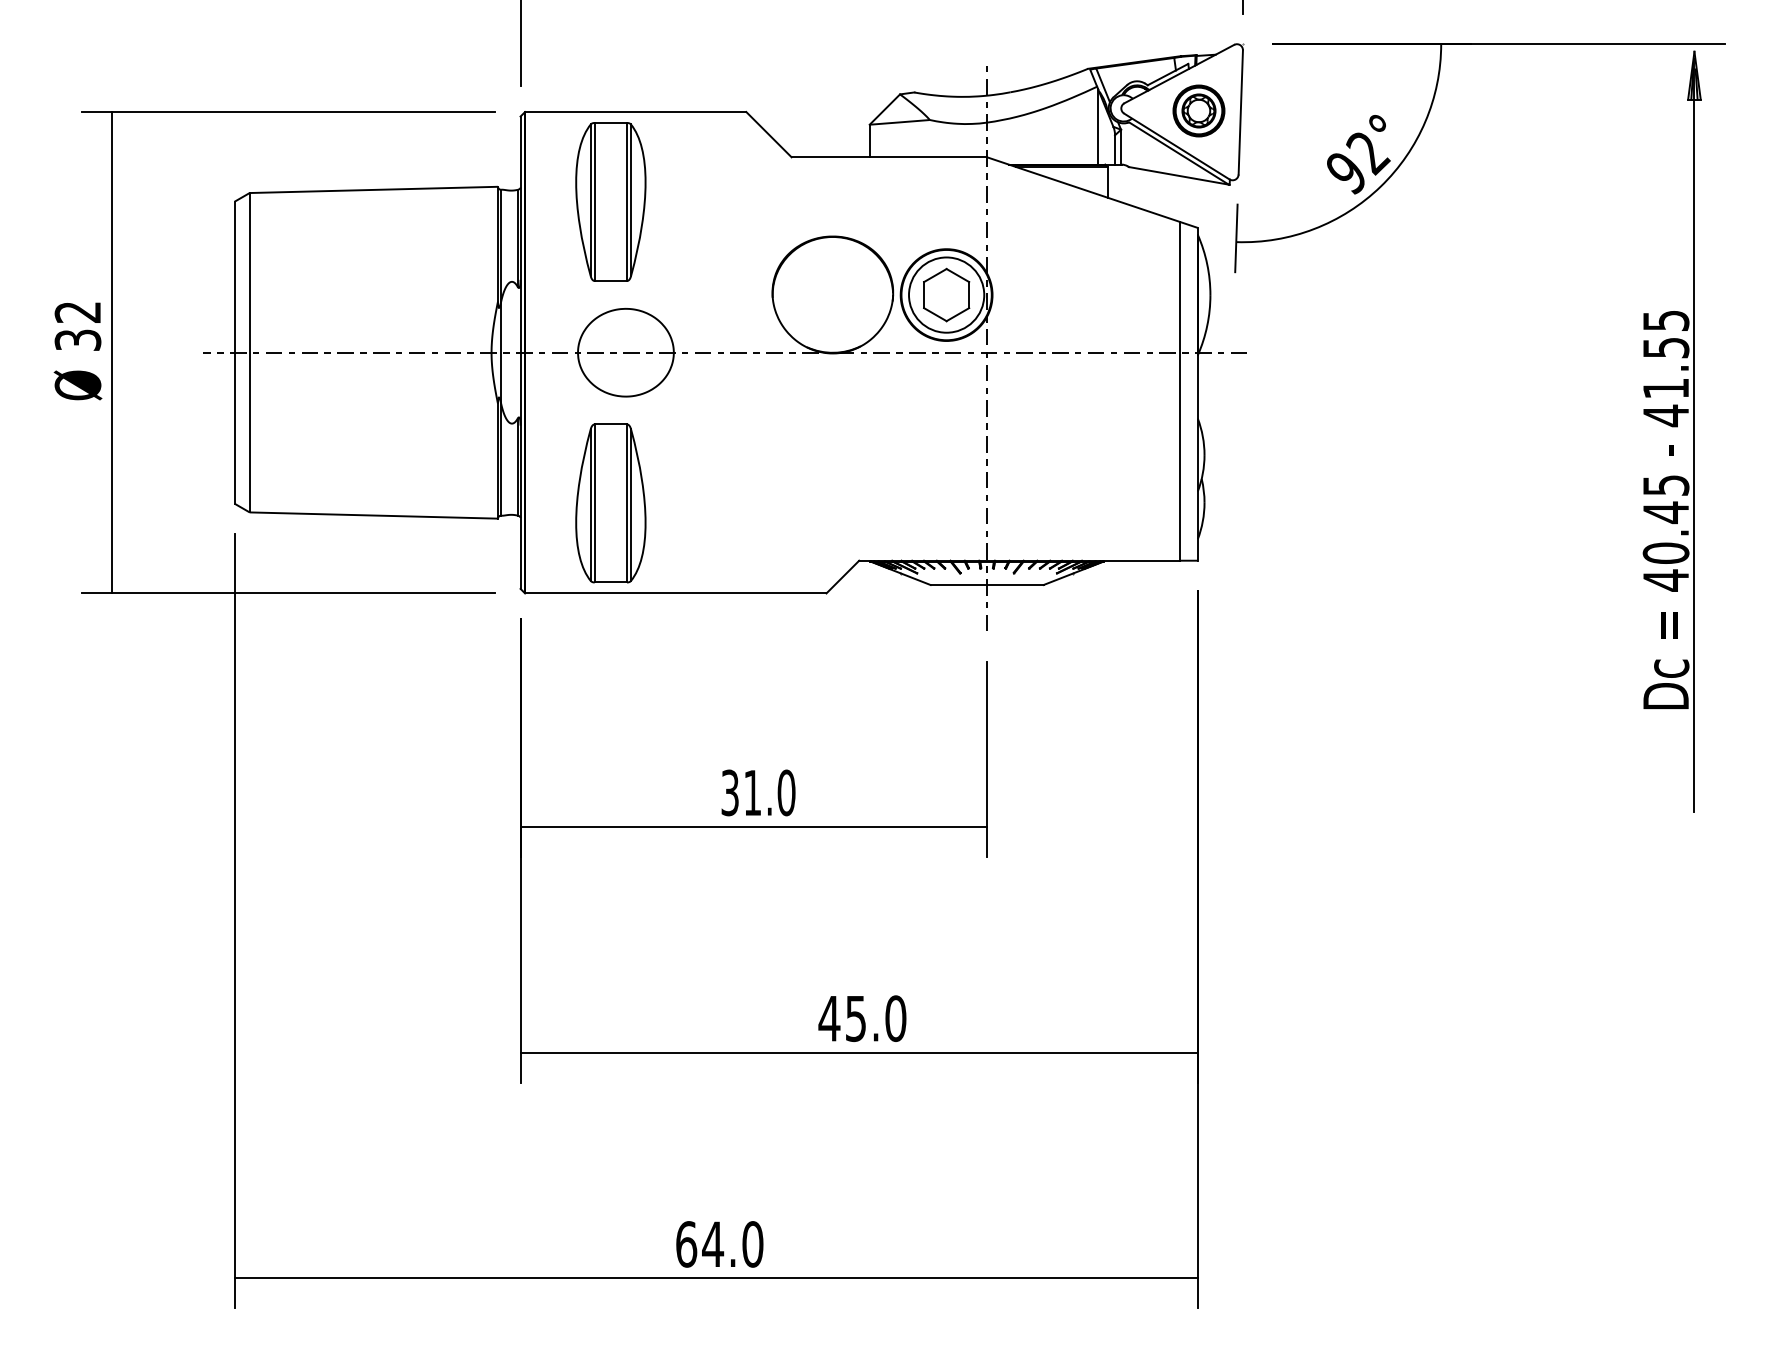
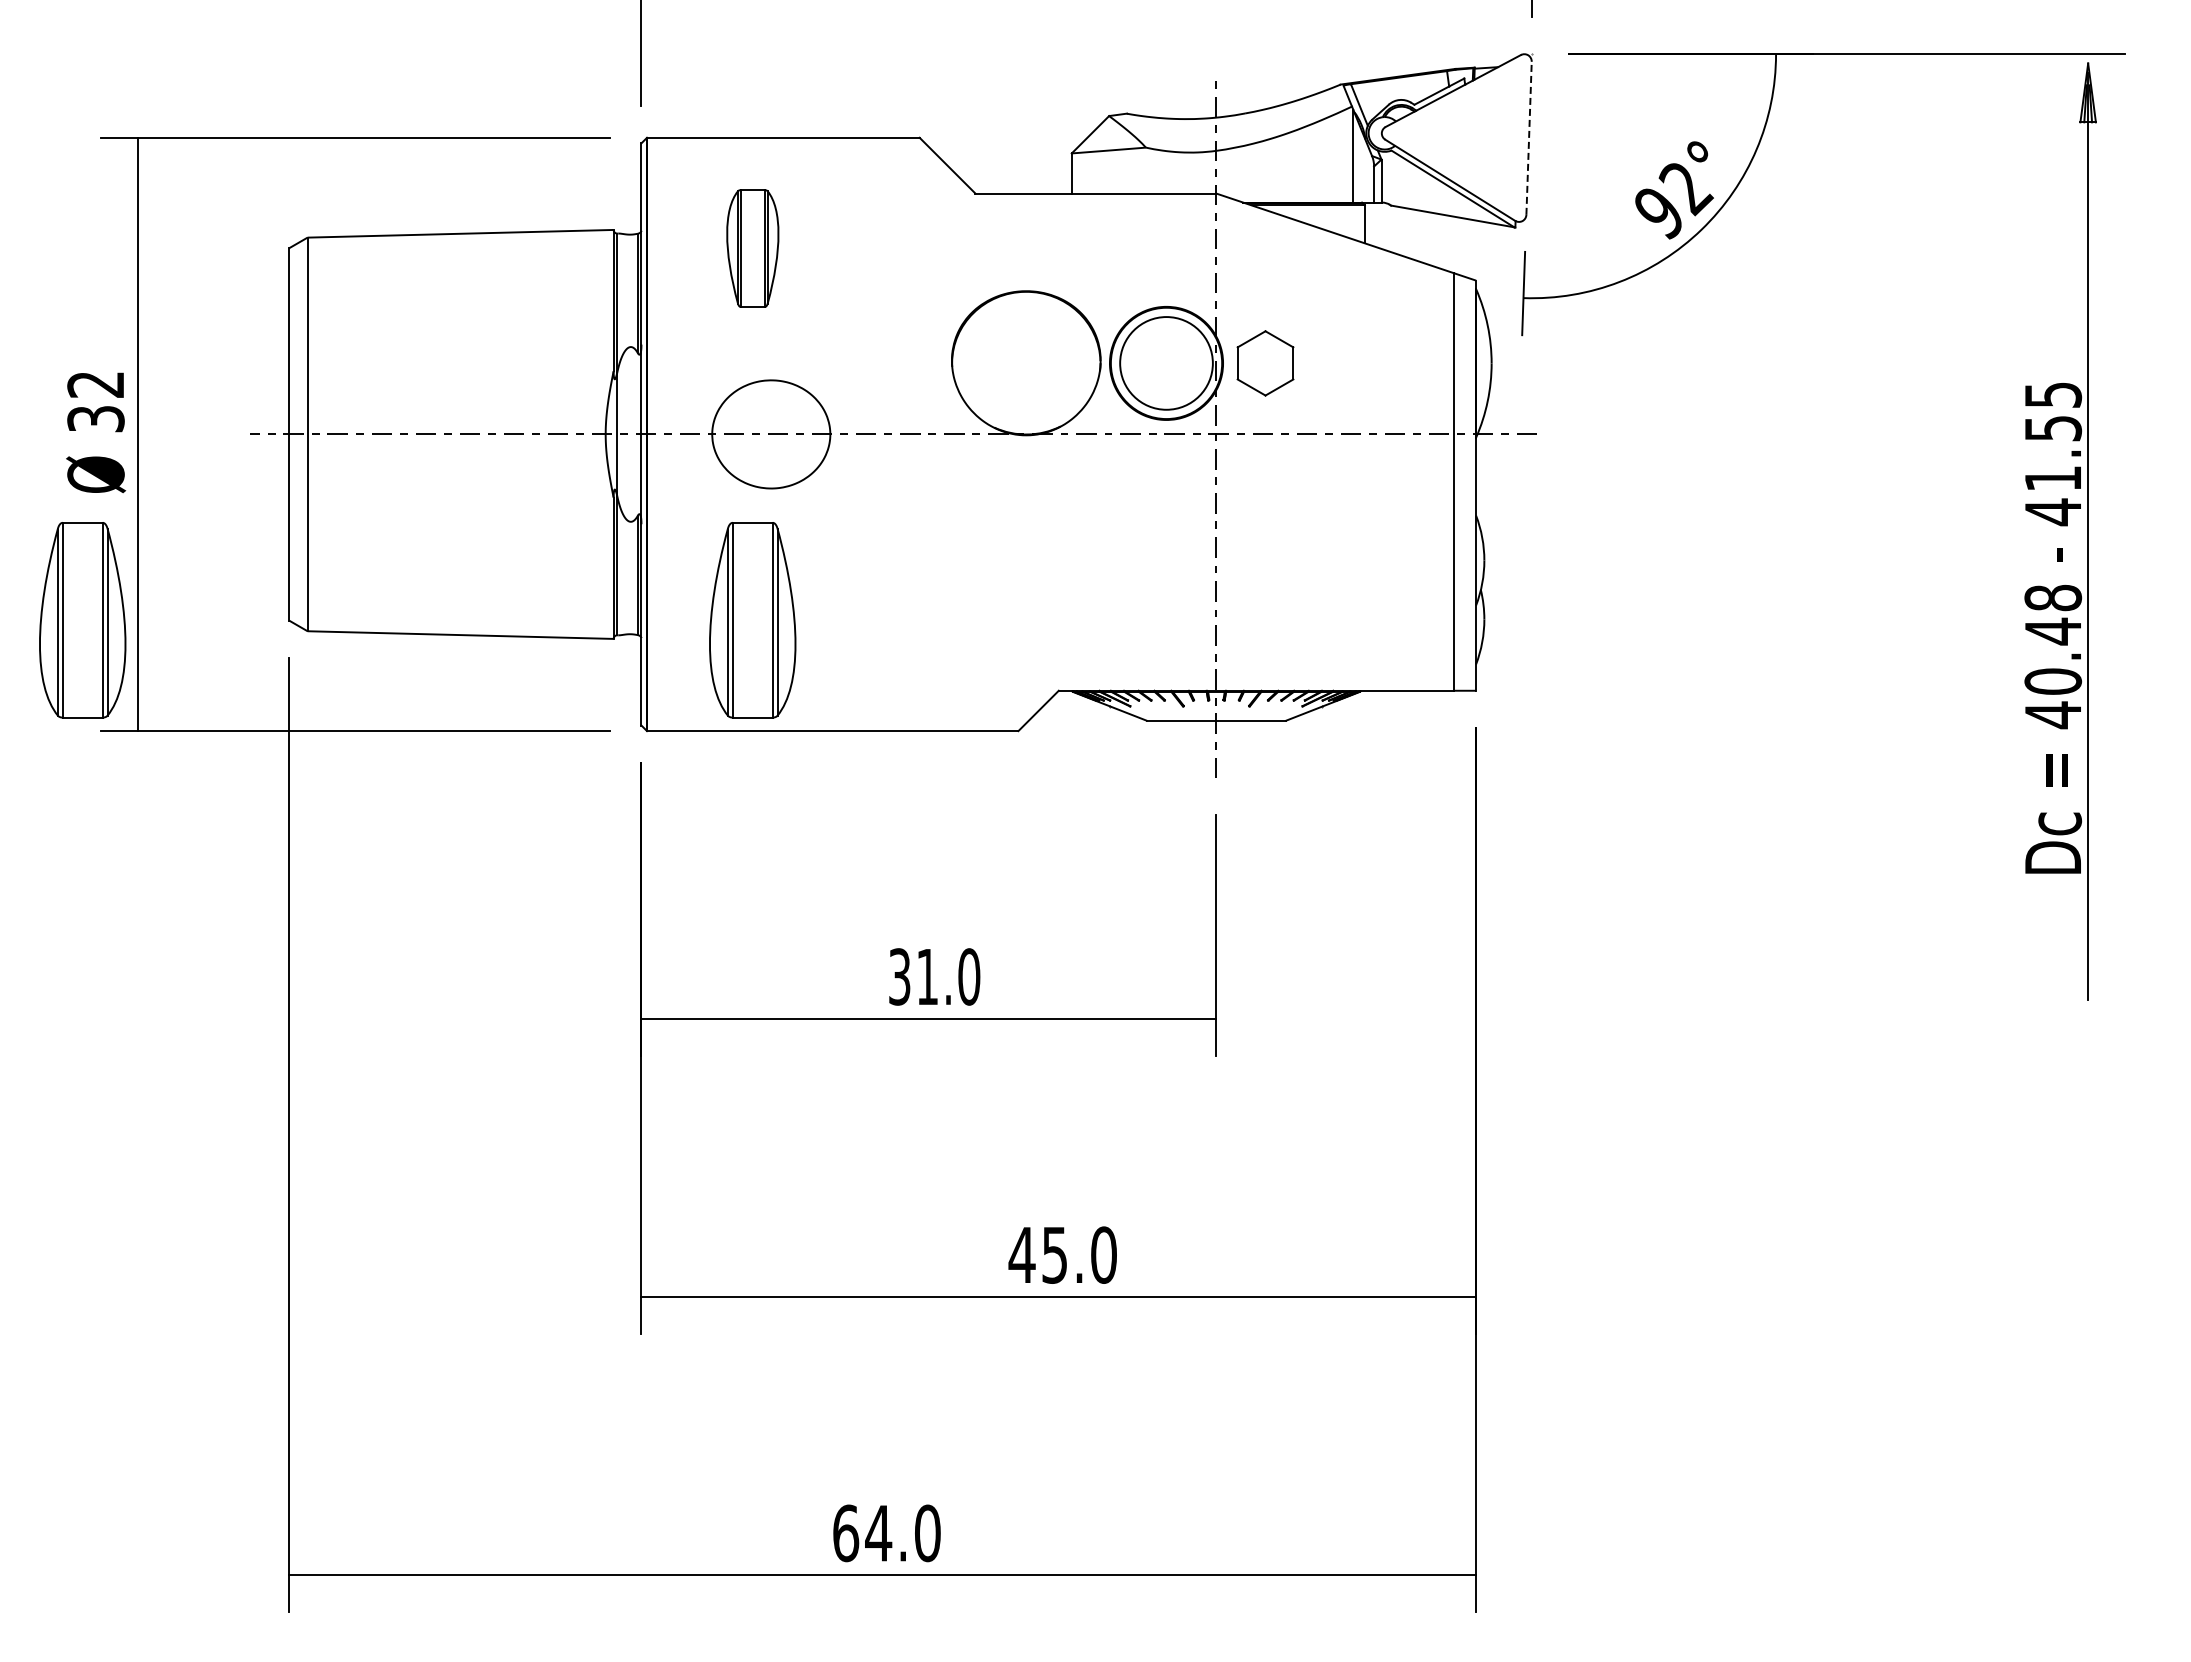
part: (1198, 110) -> (1477, 136), removed
line: (1241, 112) -> (1529, 138), solid -> dashed
part: (610, 201) -> (752, 248), size x0.6
part: (946, 295) -> (1265, 363), moved
text: (1666, 485) -> (2053, 597), 40.45 -> 40.48
part: (67, 503) -> (82, 620), added

